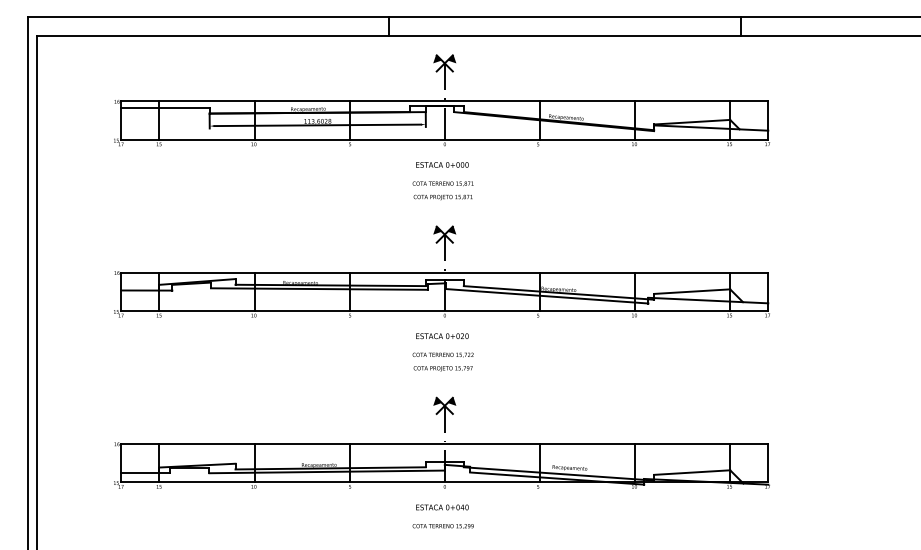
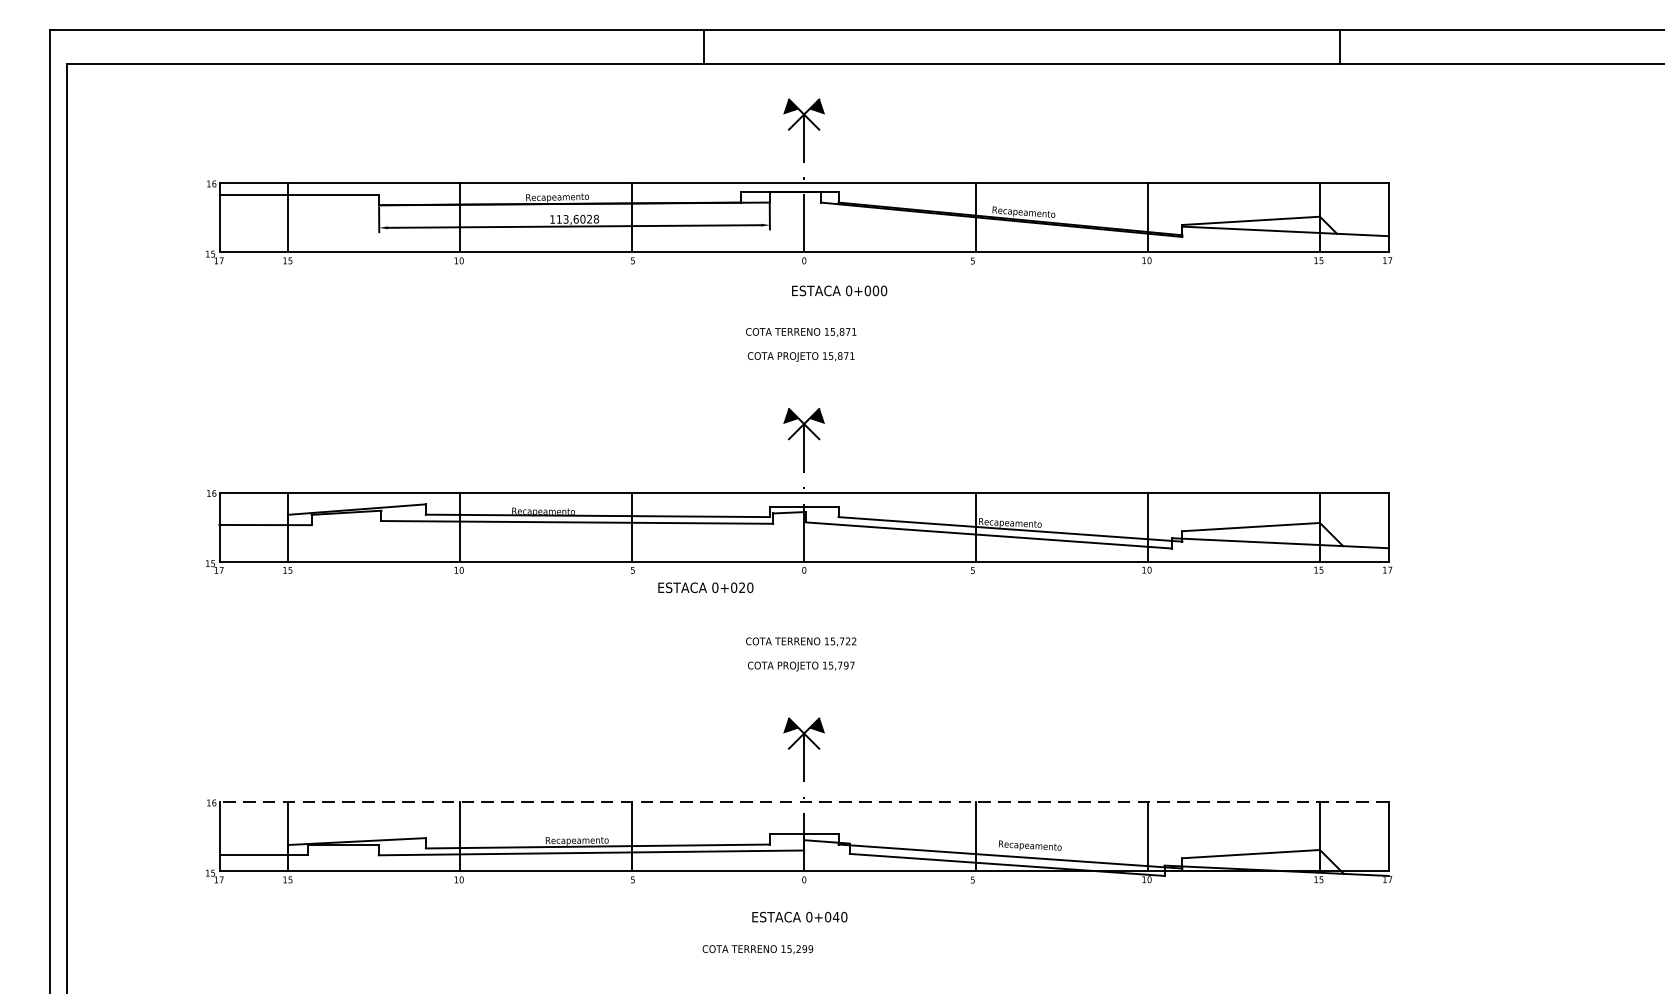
text: (442, 164) -> (839, 290), moved
text: (442, 336) -> (705, 588), moved
line: (444, 443) -> (803, 801), solid -> dashed
text: (442, 526) -> (756, 949), moved

